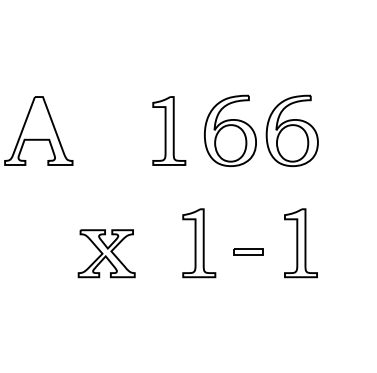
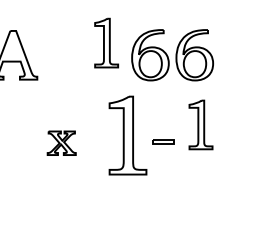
part: (169, 130) -> (106, 42), moved
part: (199, 243) -> (128, 135), size x1.6
part: (300, 243) -> (200, 125), moved
part: (106, 253) -> (61, 143), size x0.7

